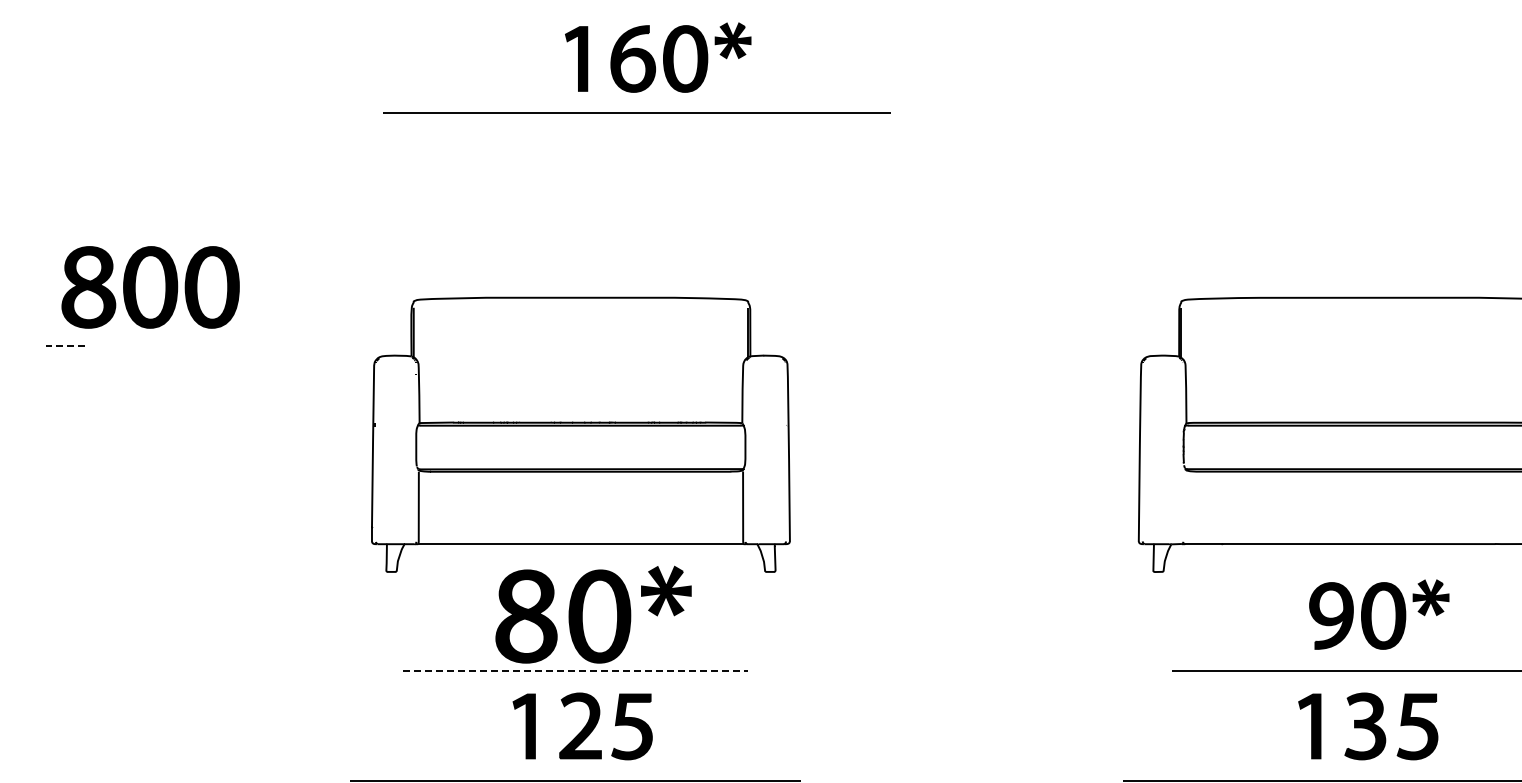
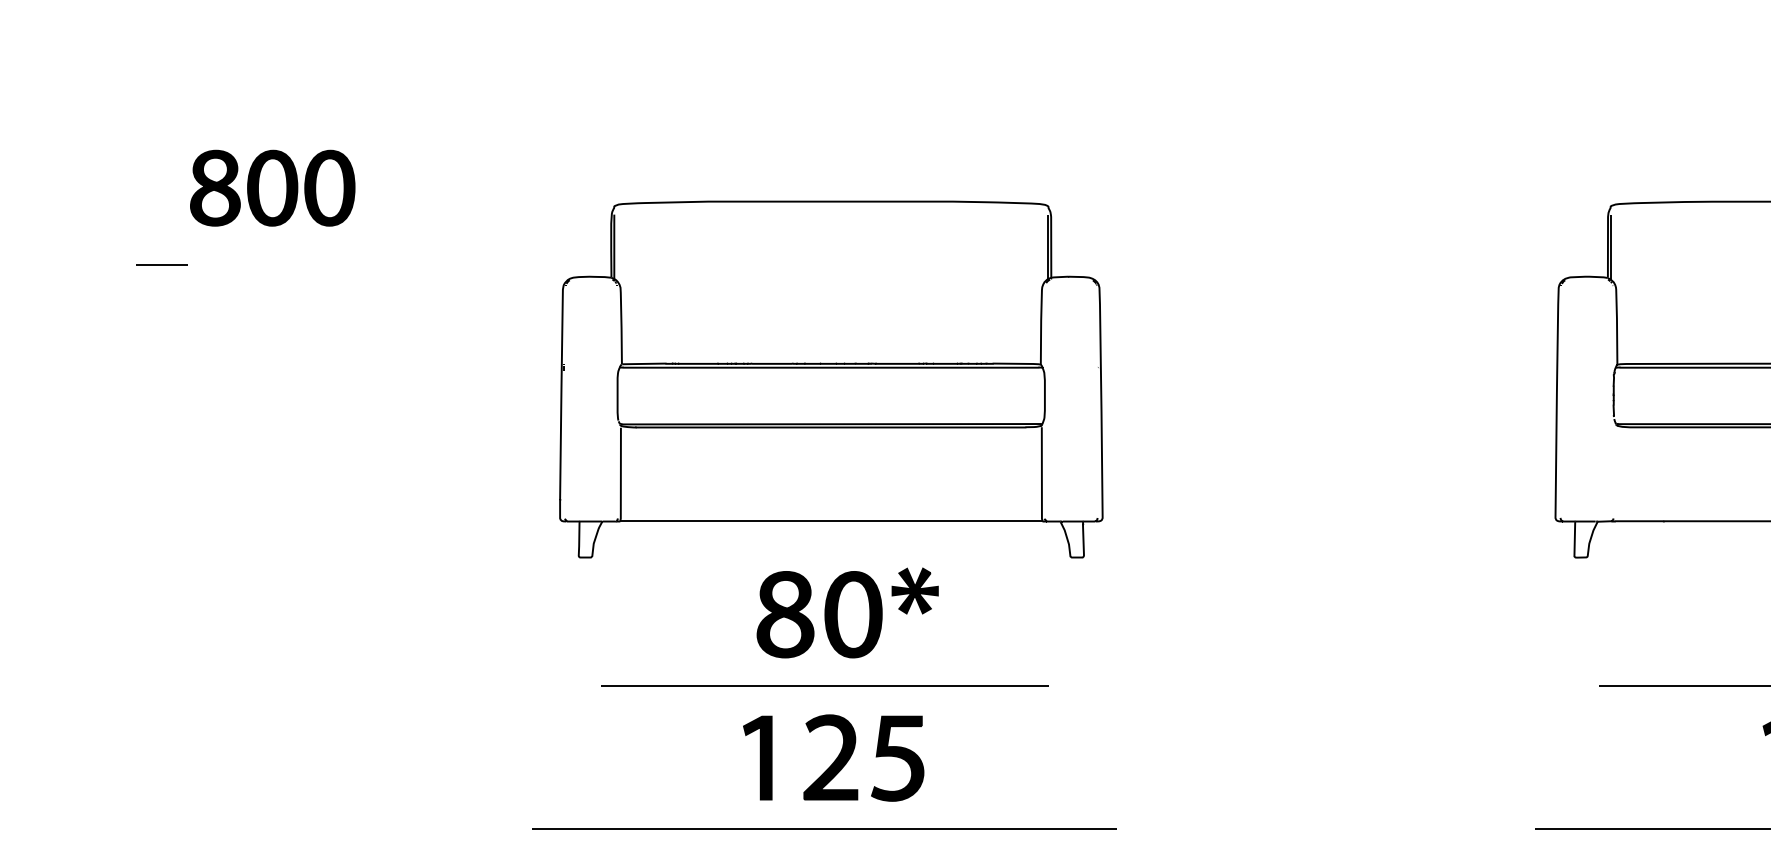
part: (150, 287) -> (272, 188), size x0.71
line: (65, 346) -> (162, 264), dashed -> solid
part: (593, 614) -> (847, 612), size x0.71
line: (575, 670) -> (824, 685), dashed -> solid

